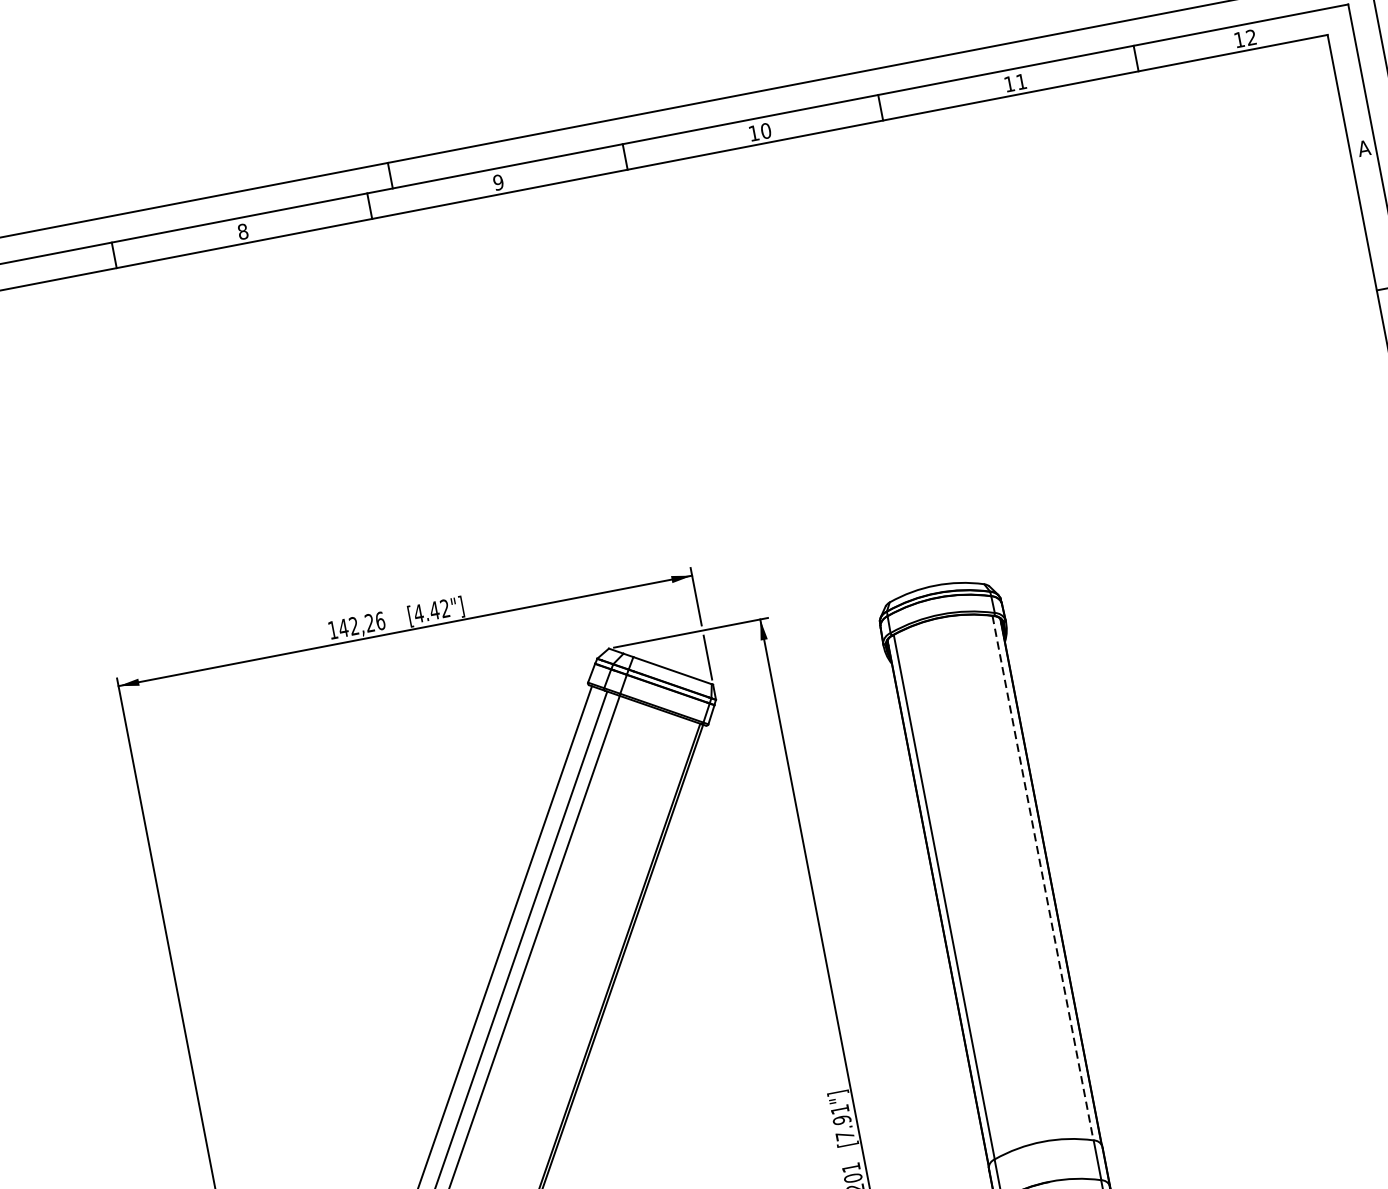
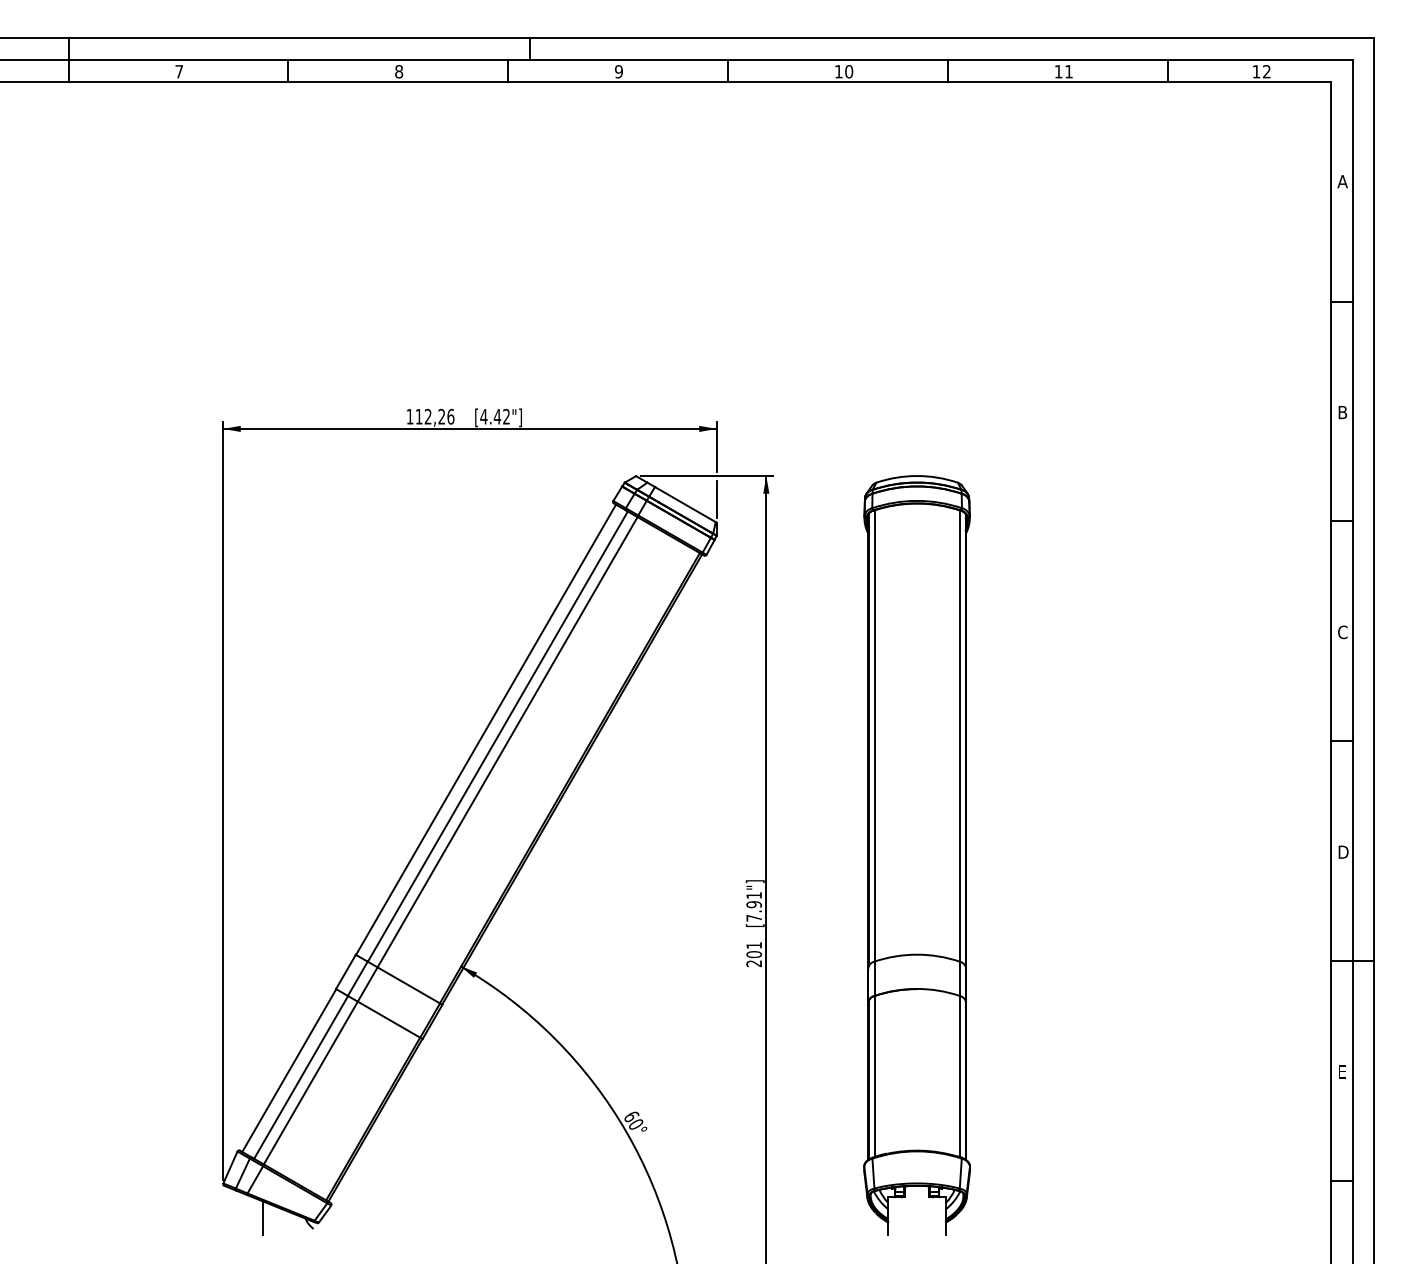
text: (342, 628) -> (418, 416), 142,26 -> 112,26
line: (1042, 877) -> (959, 735), dashed -> solid

